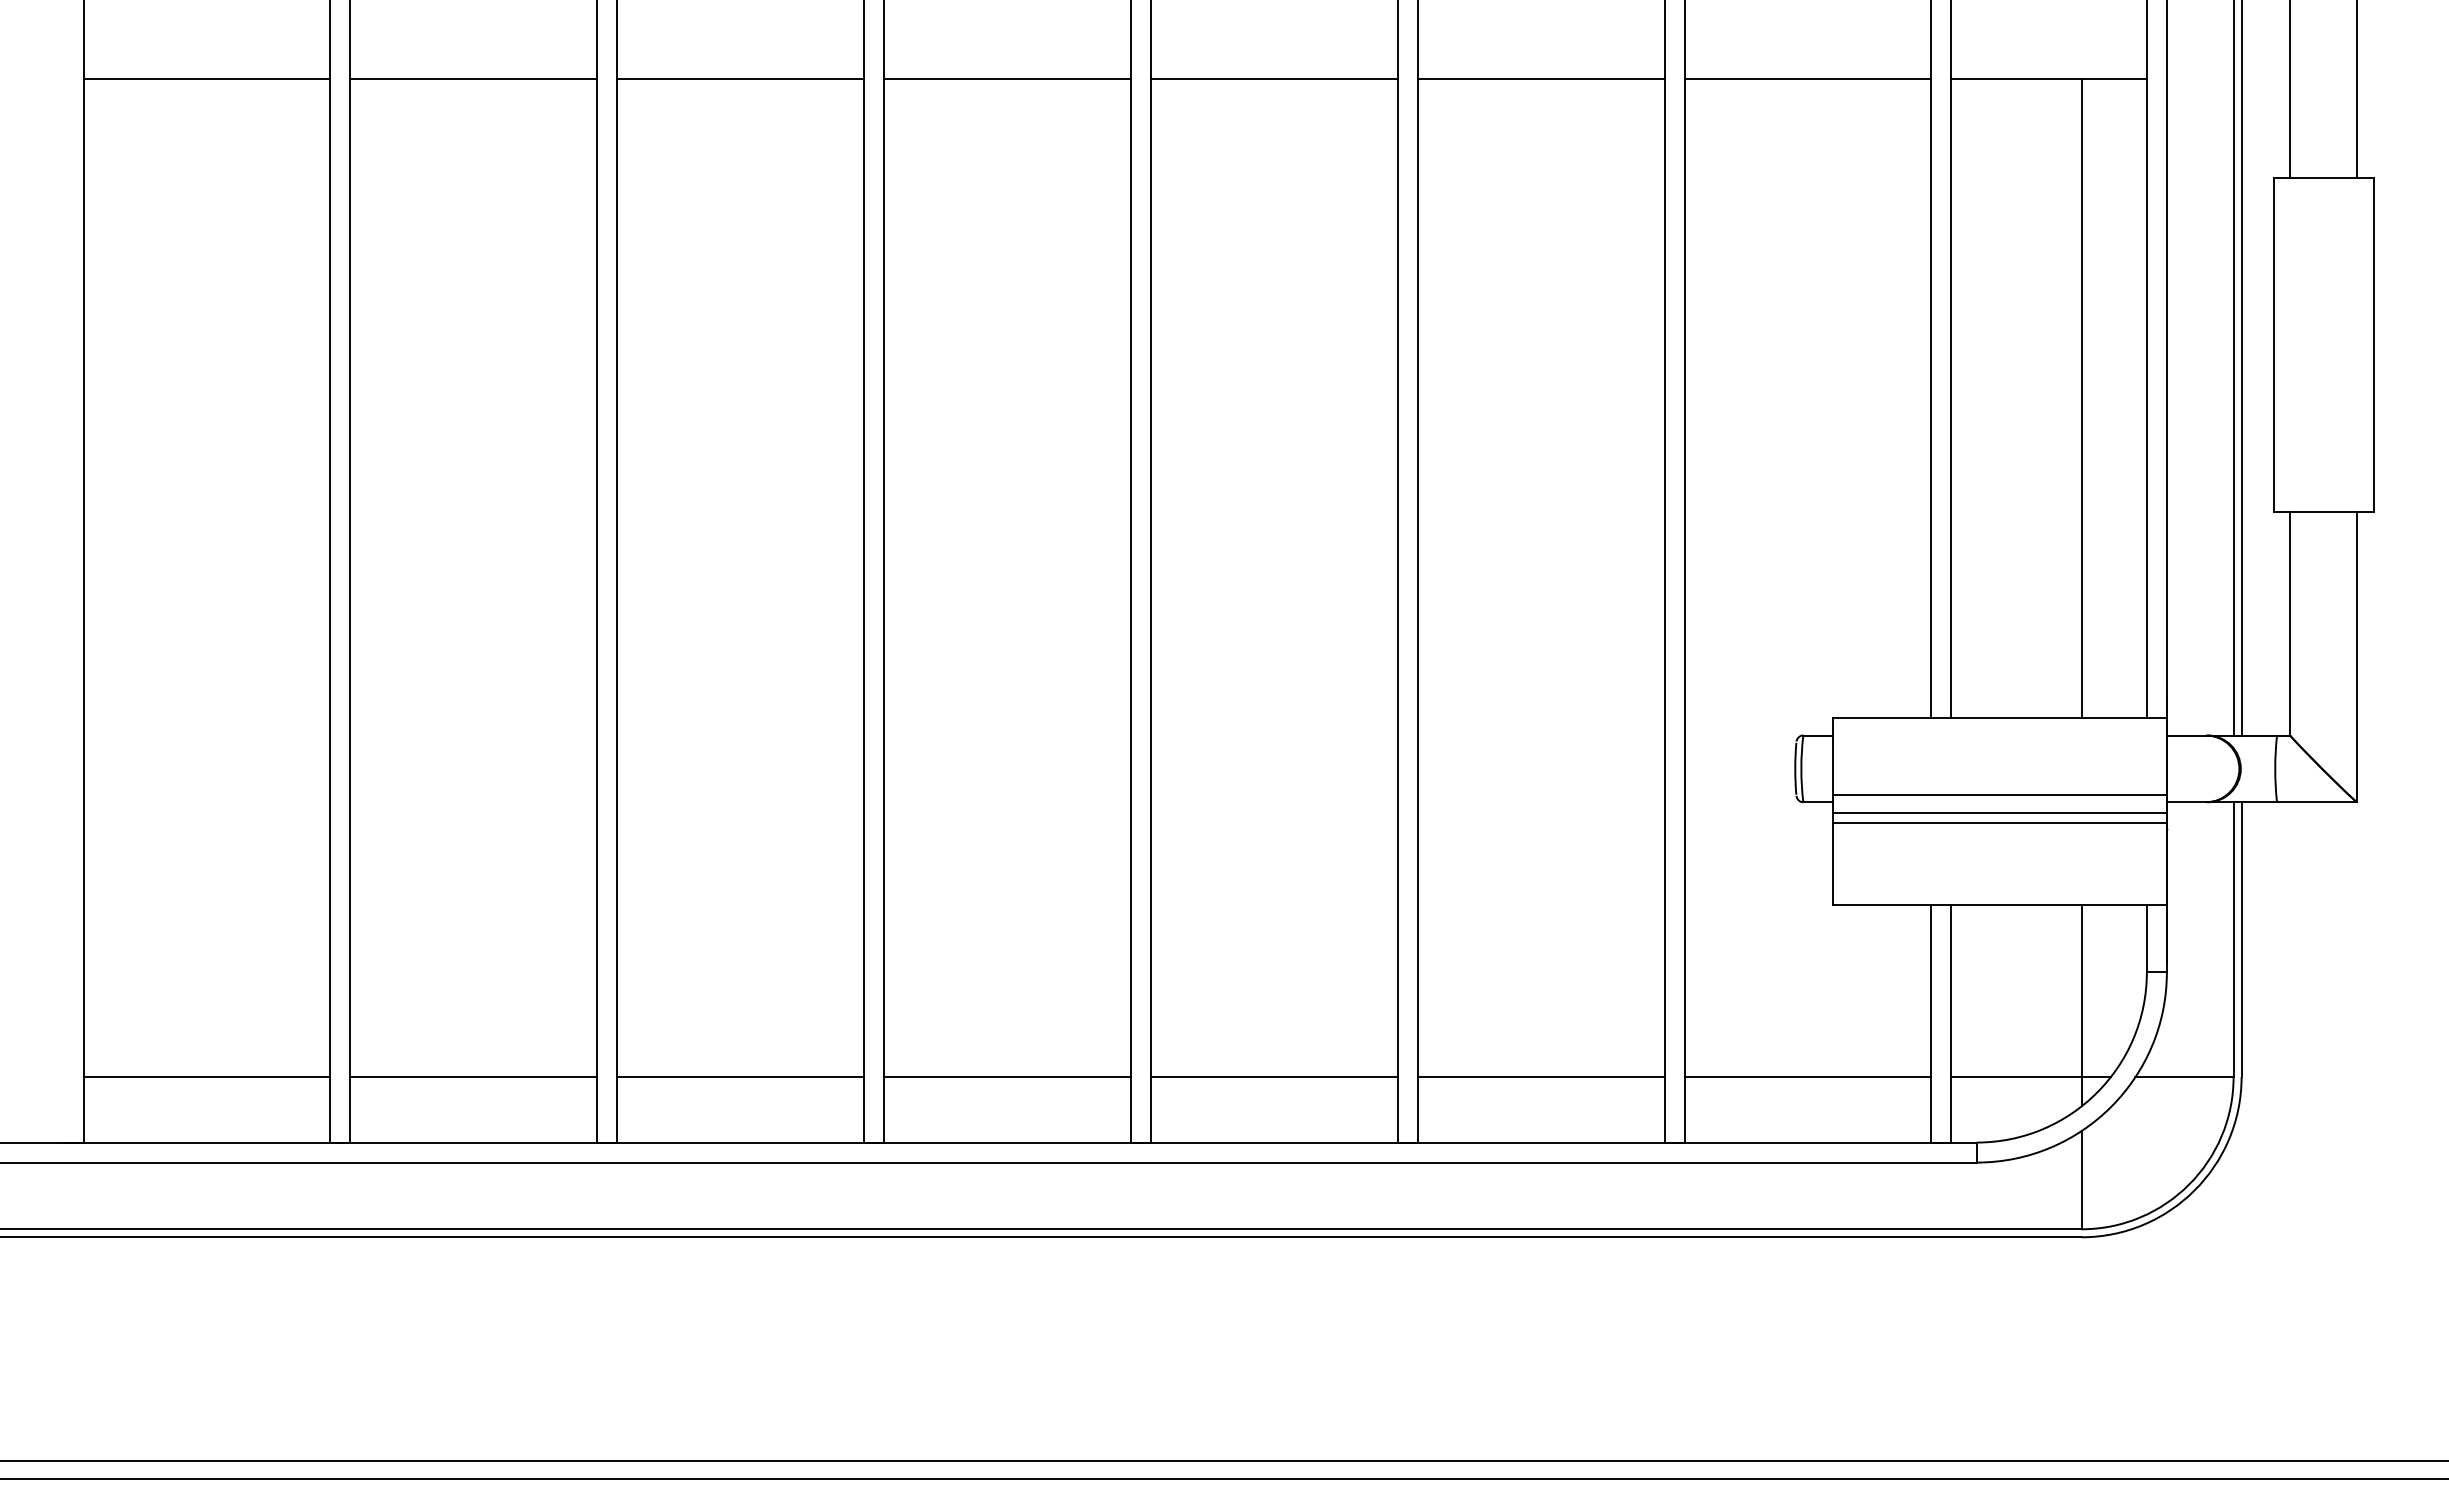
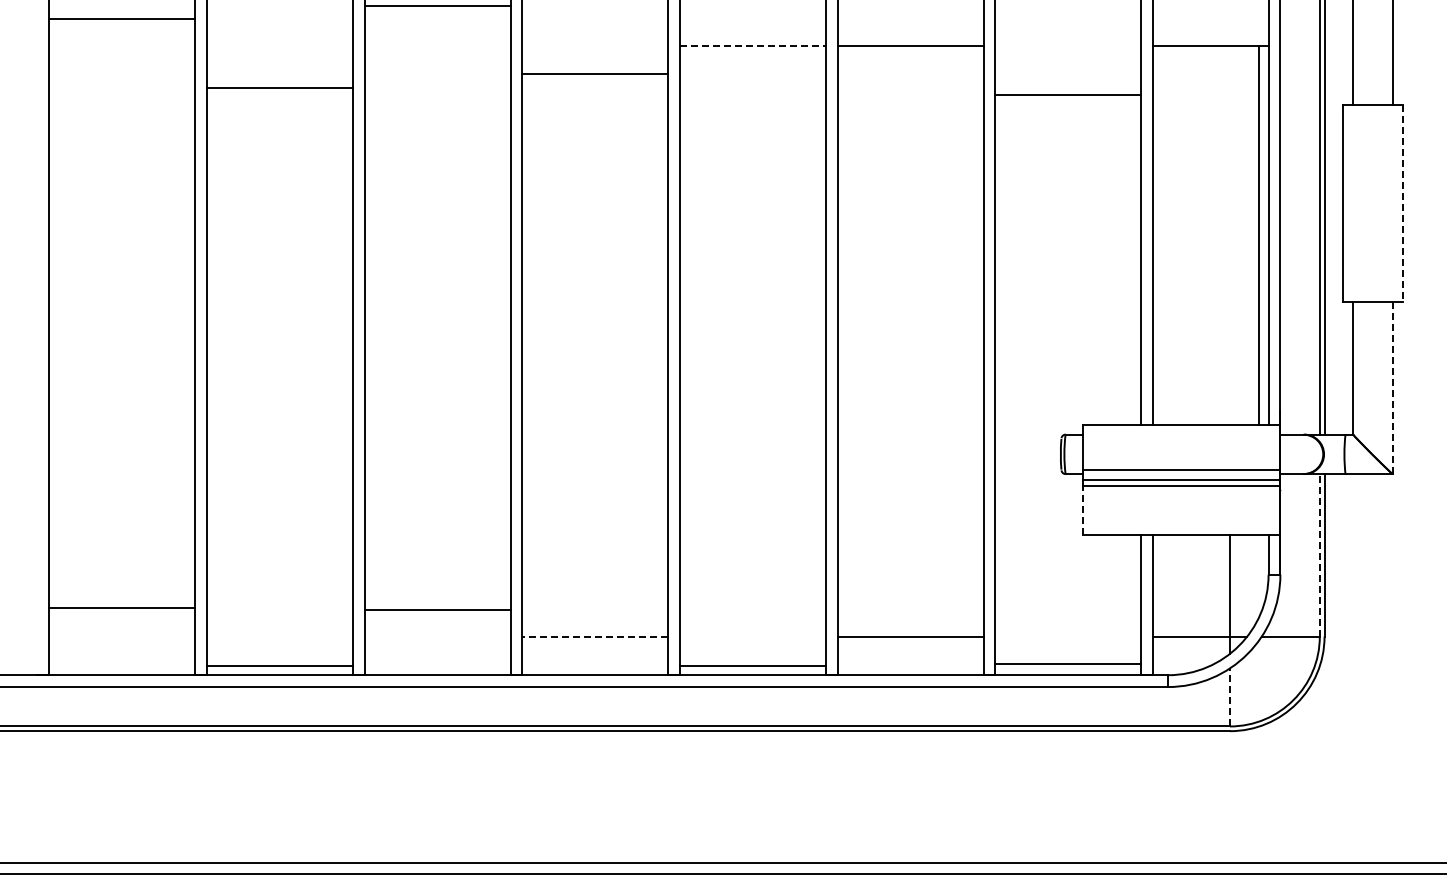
line: (207, 78) -> (122, 19), moved
line: (473, 78) -> (279, 88), moved
line: (740, 78) -> (437, 6), moved
line: (1007, 78) -> (595, 74), moved
line: (1273, 78) -> (752, 46), solid -> dashed
line: (1808, 78) -> (1068, 95), moved
line: (2373, 344) -> (1402, 203), solid -> dashed
line: (2080, 398) -> (1258, 235), moved
line: (2356, 657) -> (1392, 388), solid -> dashed
line: (1833, 863) -> (1083, 510), solid -> dashed
line: (2233, 938) -> (1319, 554), solid -> dashed
line: (207, 1077) -> (122, 607), moved
line: (473, 1077) -> (279, 665), moved
line: (740, 1077) -> (437, 609), moved
line: (1007, 1077) -> (595, 636), solid -> dashed
line: (1273, 1077) -> (752, 665), moved
line: (1808, 1077) -> (1068, 663), moved
line: (2080, 1178) -> (1229, 696), solid -> dashed

